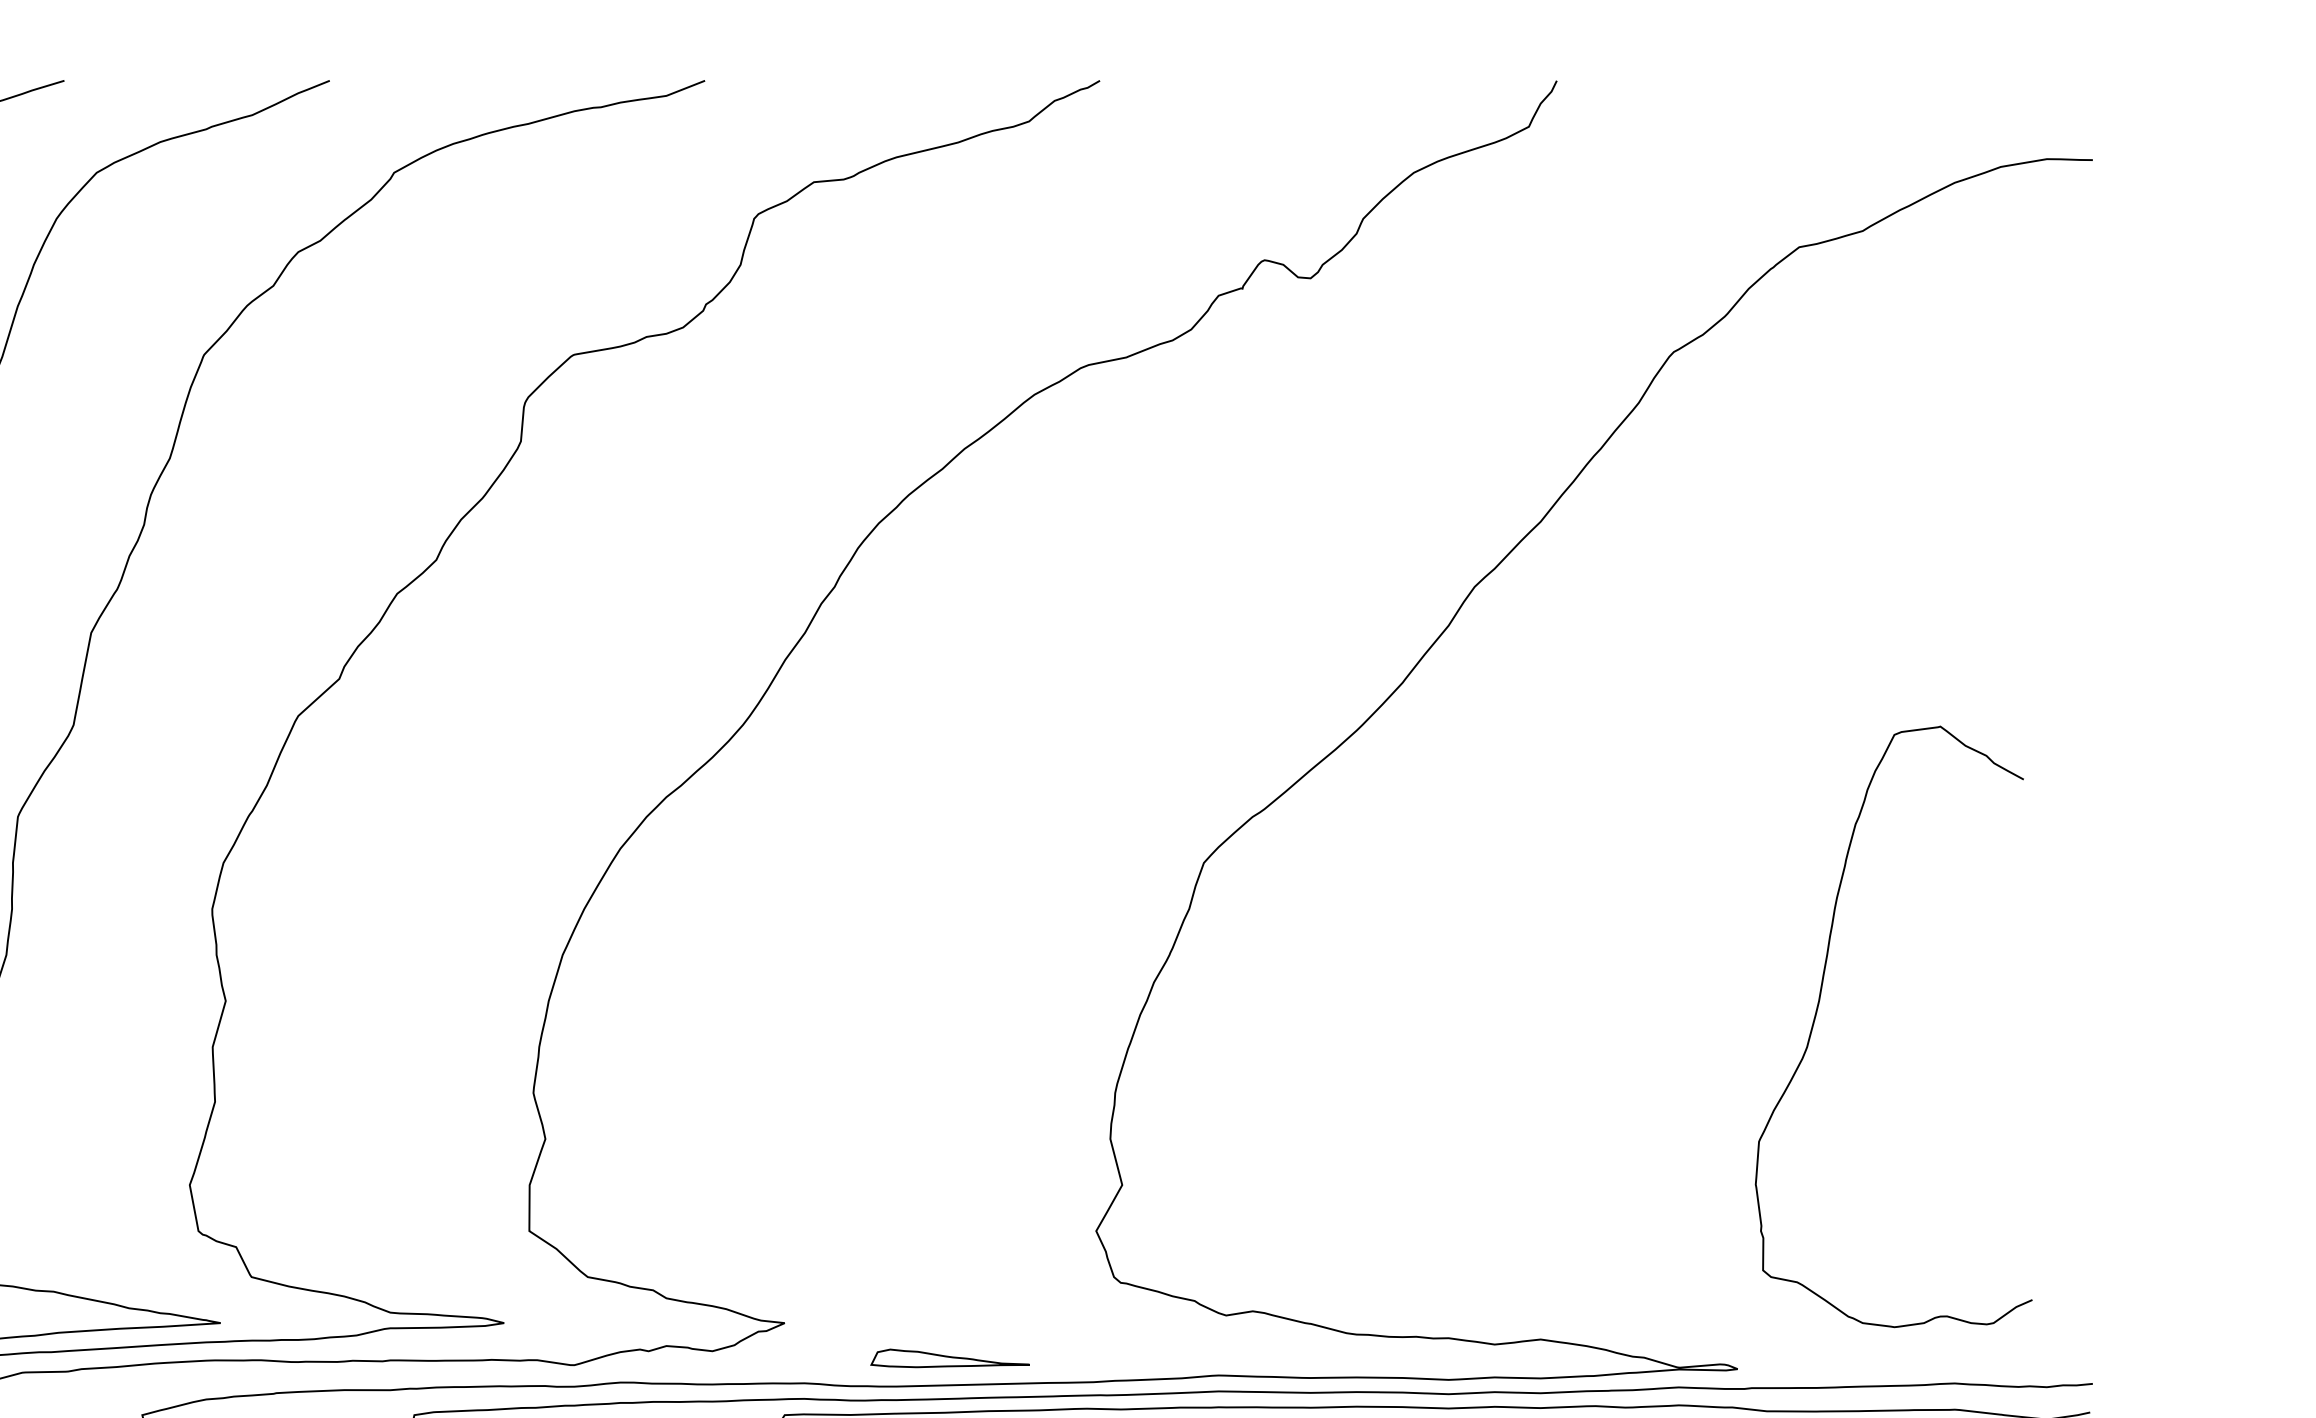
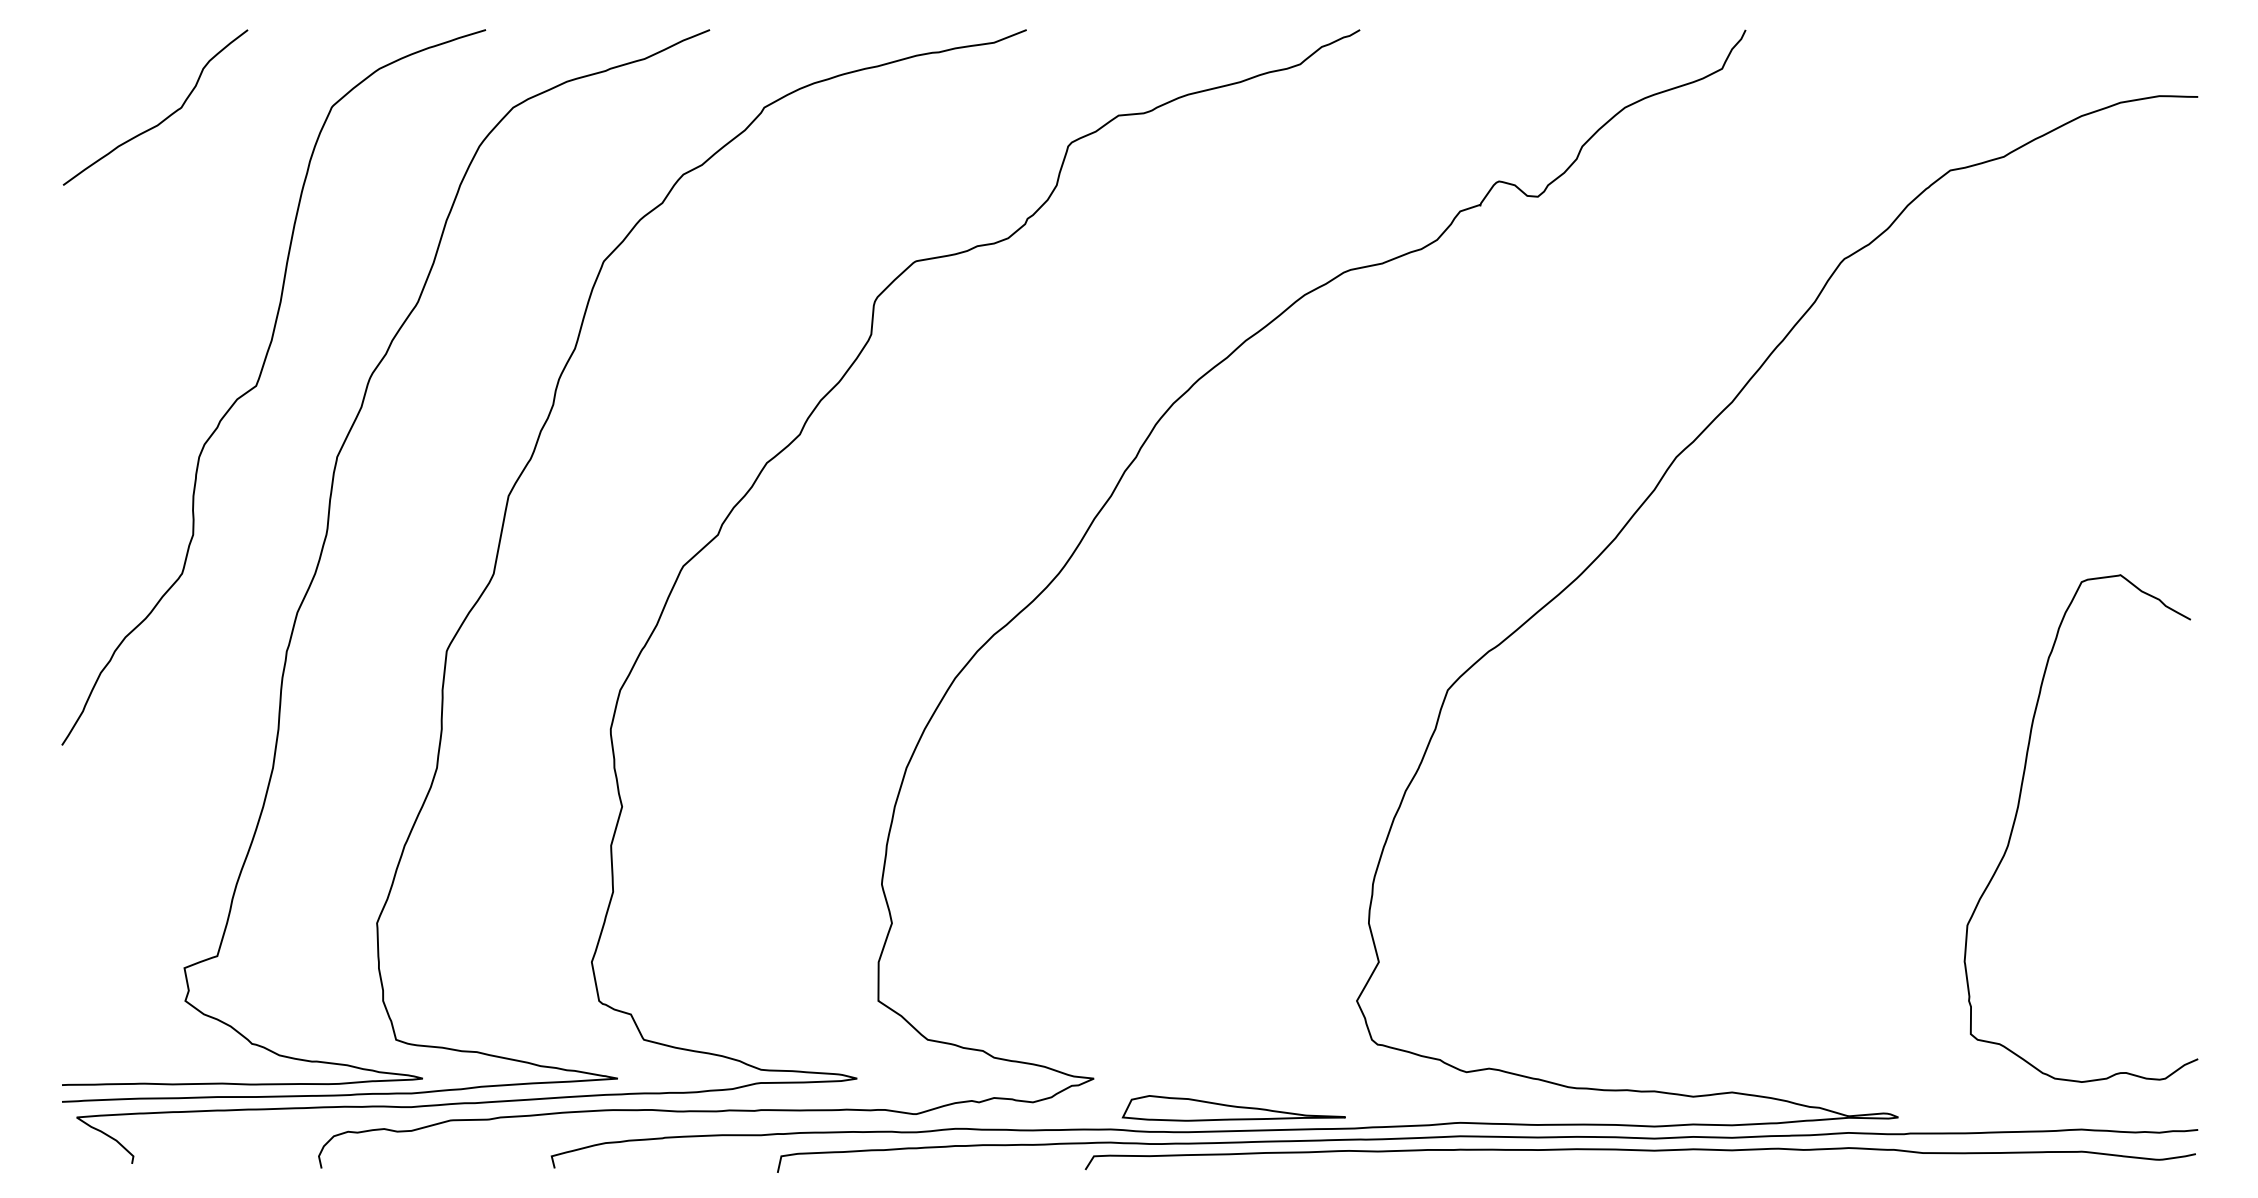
curve: (1818, 1010) -> (2017, 814), moved
part: (950, 1358) -> (1233, 1108), size x1.67

